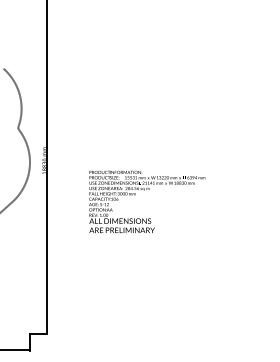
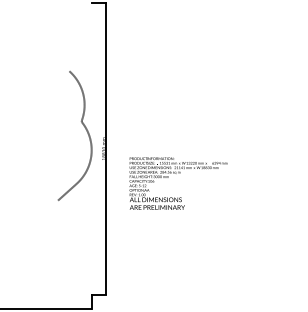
text: (147, 201) -> (178, 183), moved

